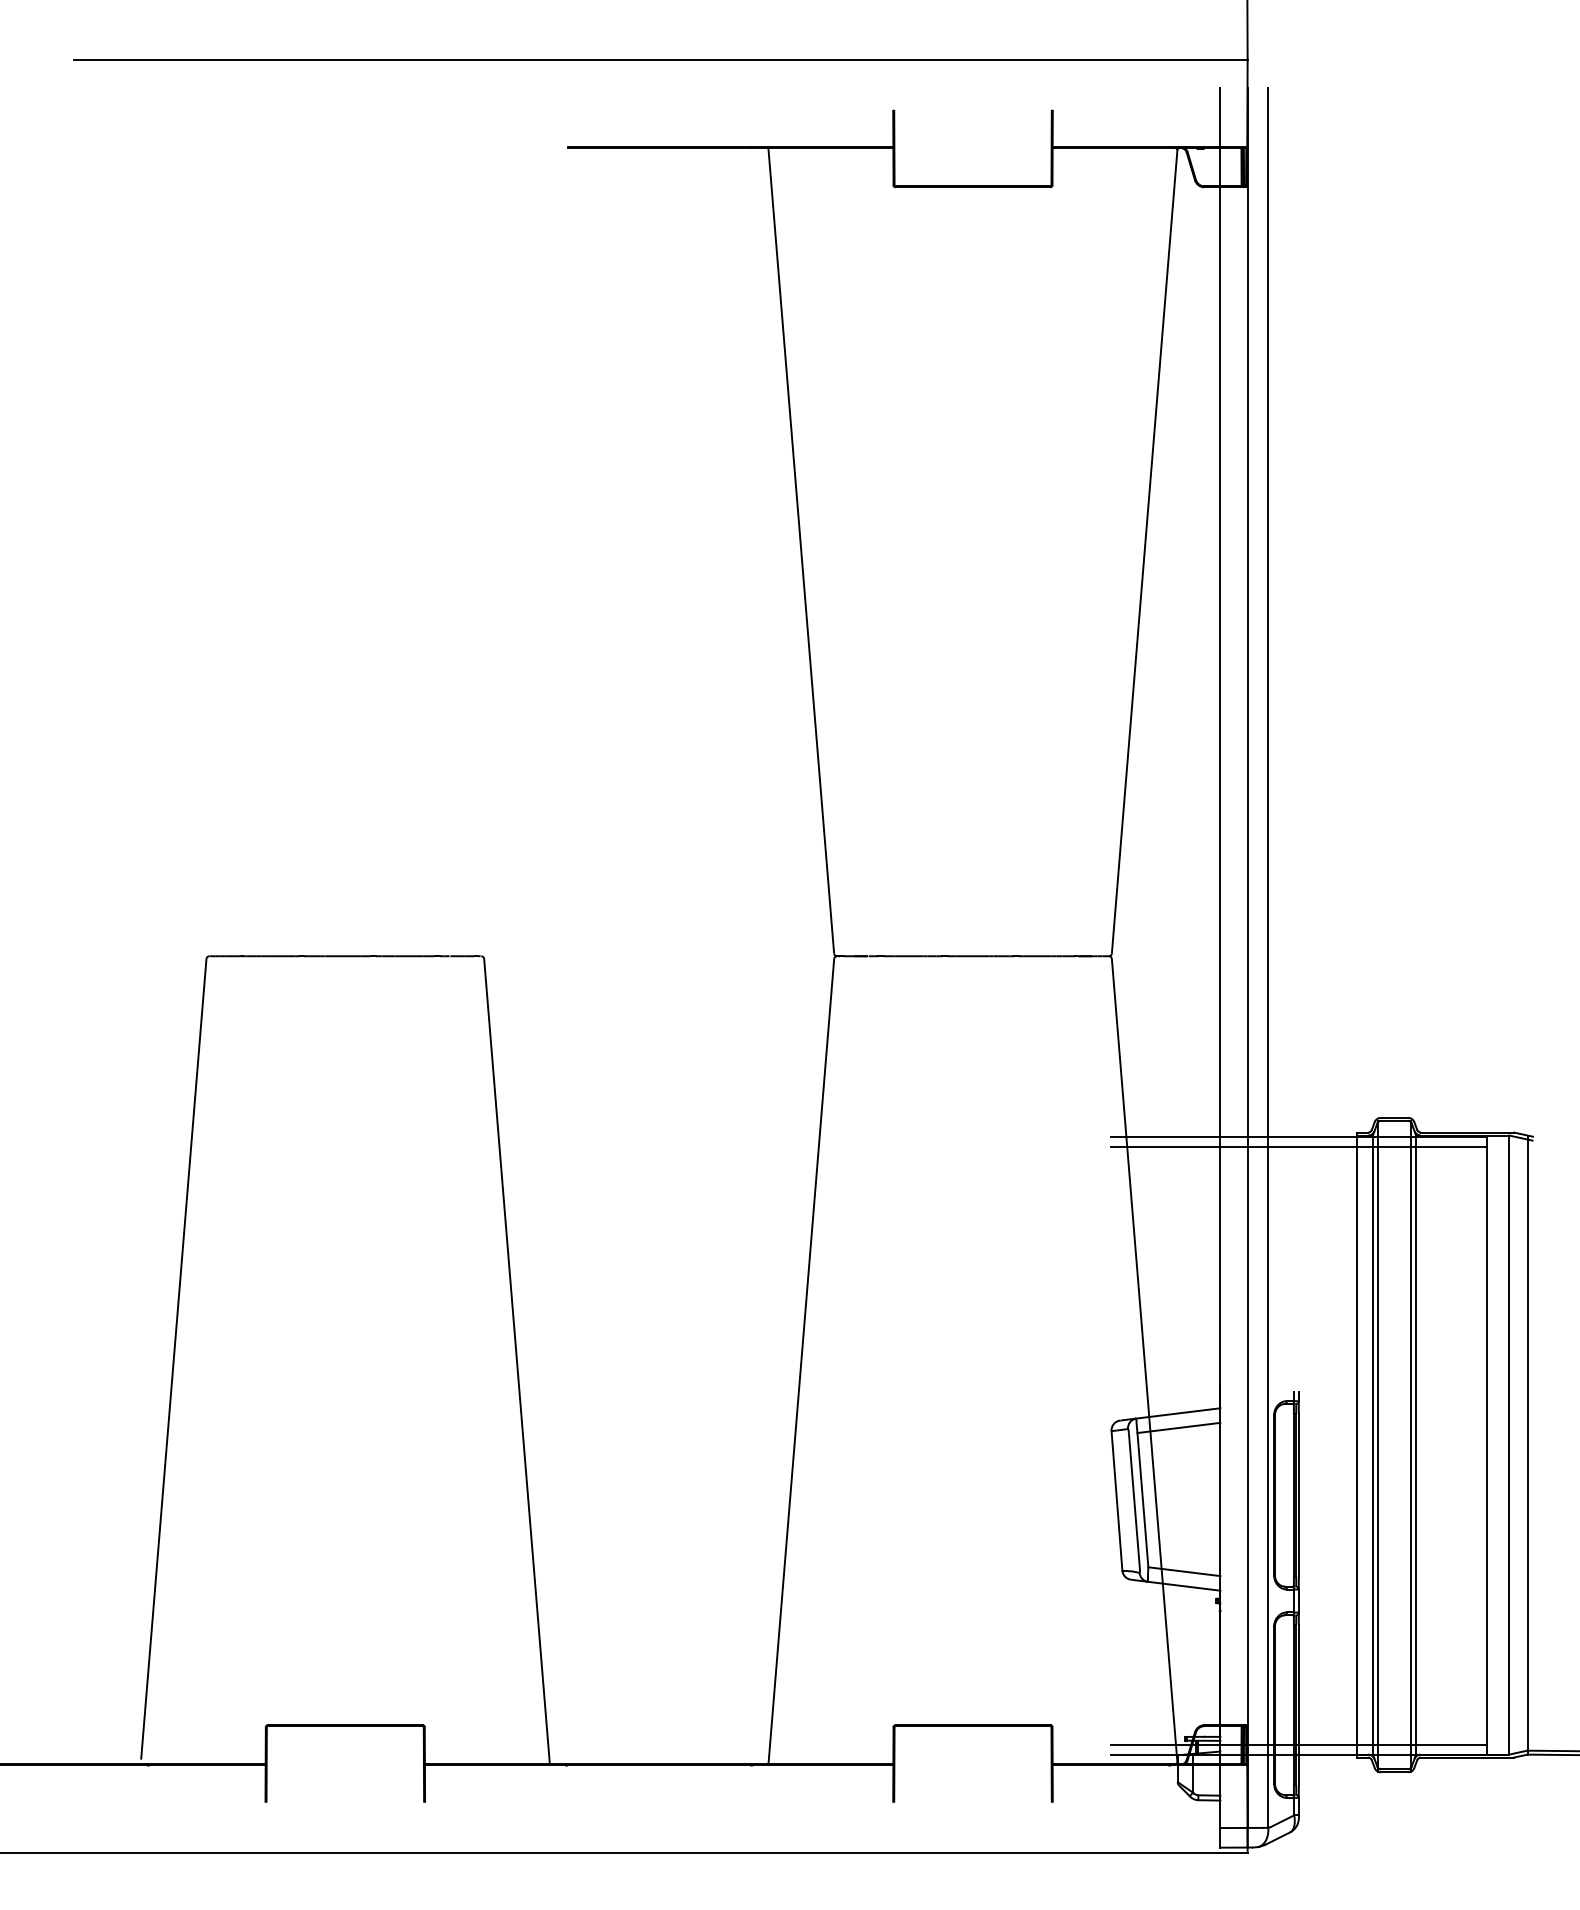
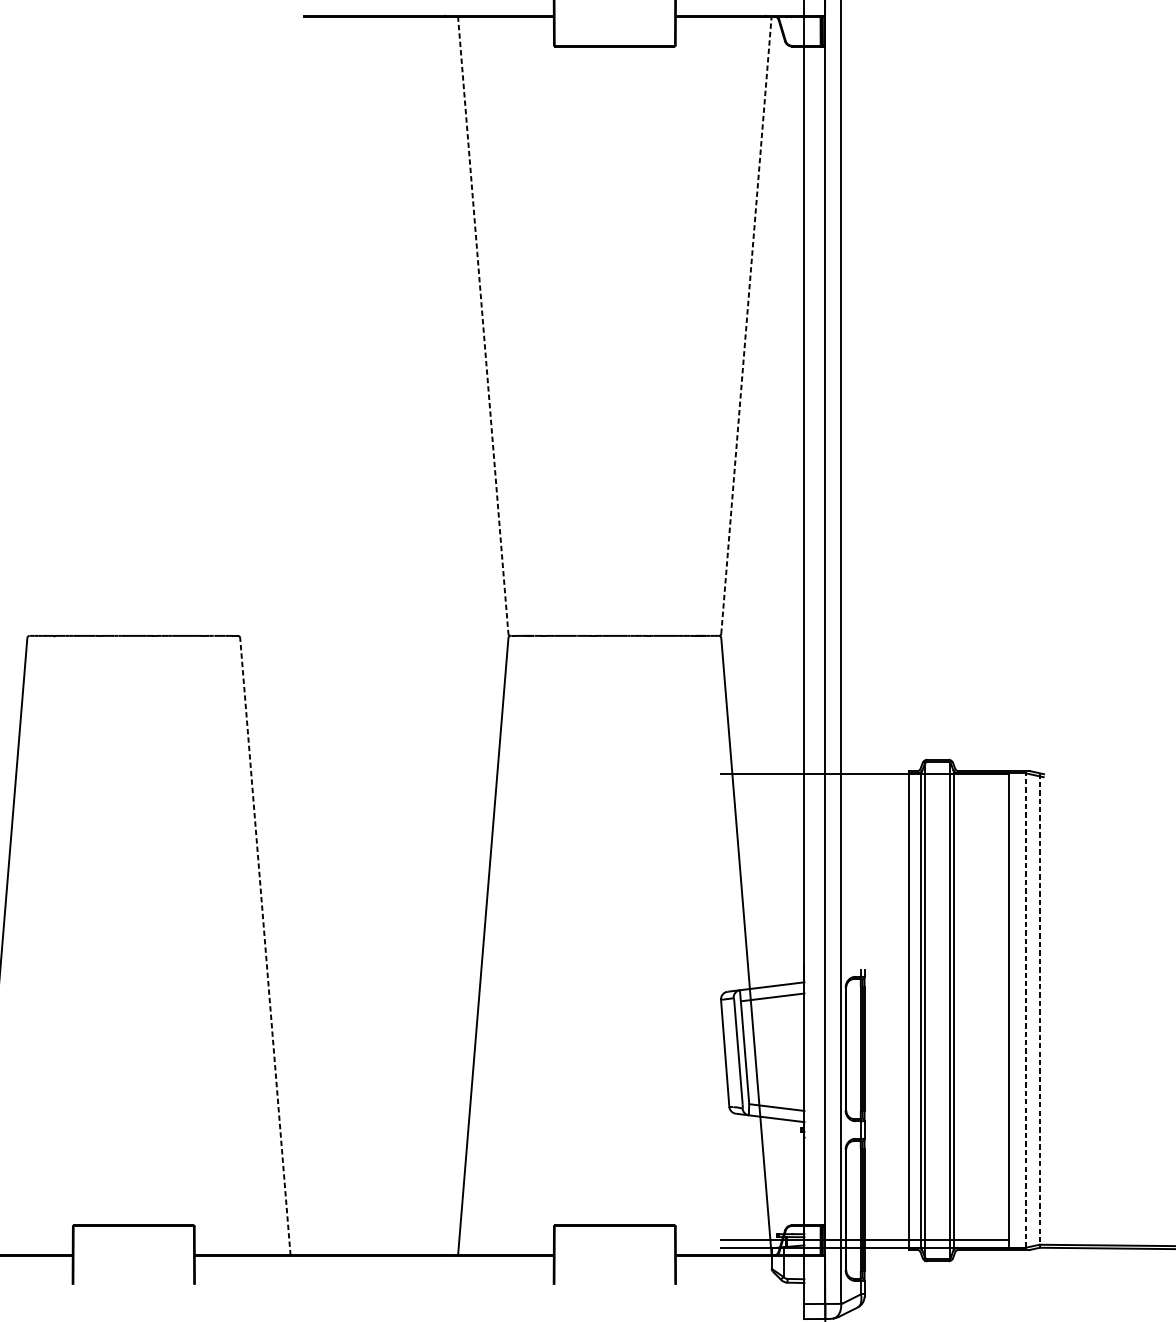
line: (801, 550) -> (483, 324), solid -> dashed
line: (1144, 550) -> (746, 324), solid -> dashed
line: (1299, 1146) -> (865, 781), removed
line: (517, 1362) -> (265, 947), solid -> dashed
line: (1509, 1445) -> (1026, 1010), solid -> dashed
line: (1527, 1445) -> (1039, 1010), solid -> dashed

